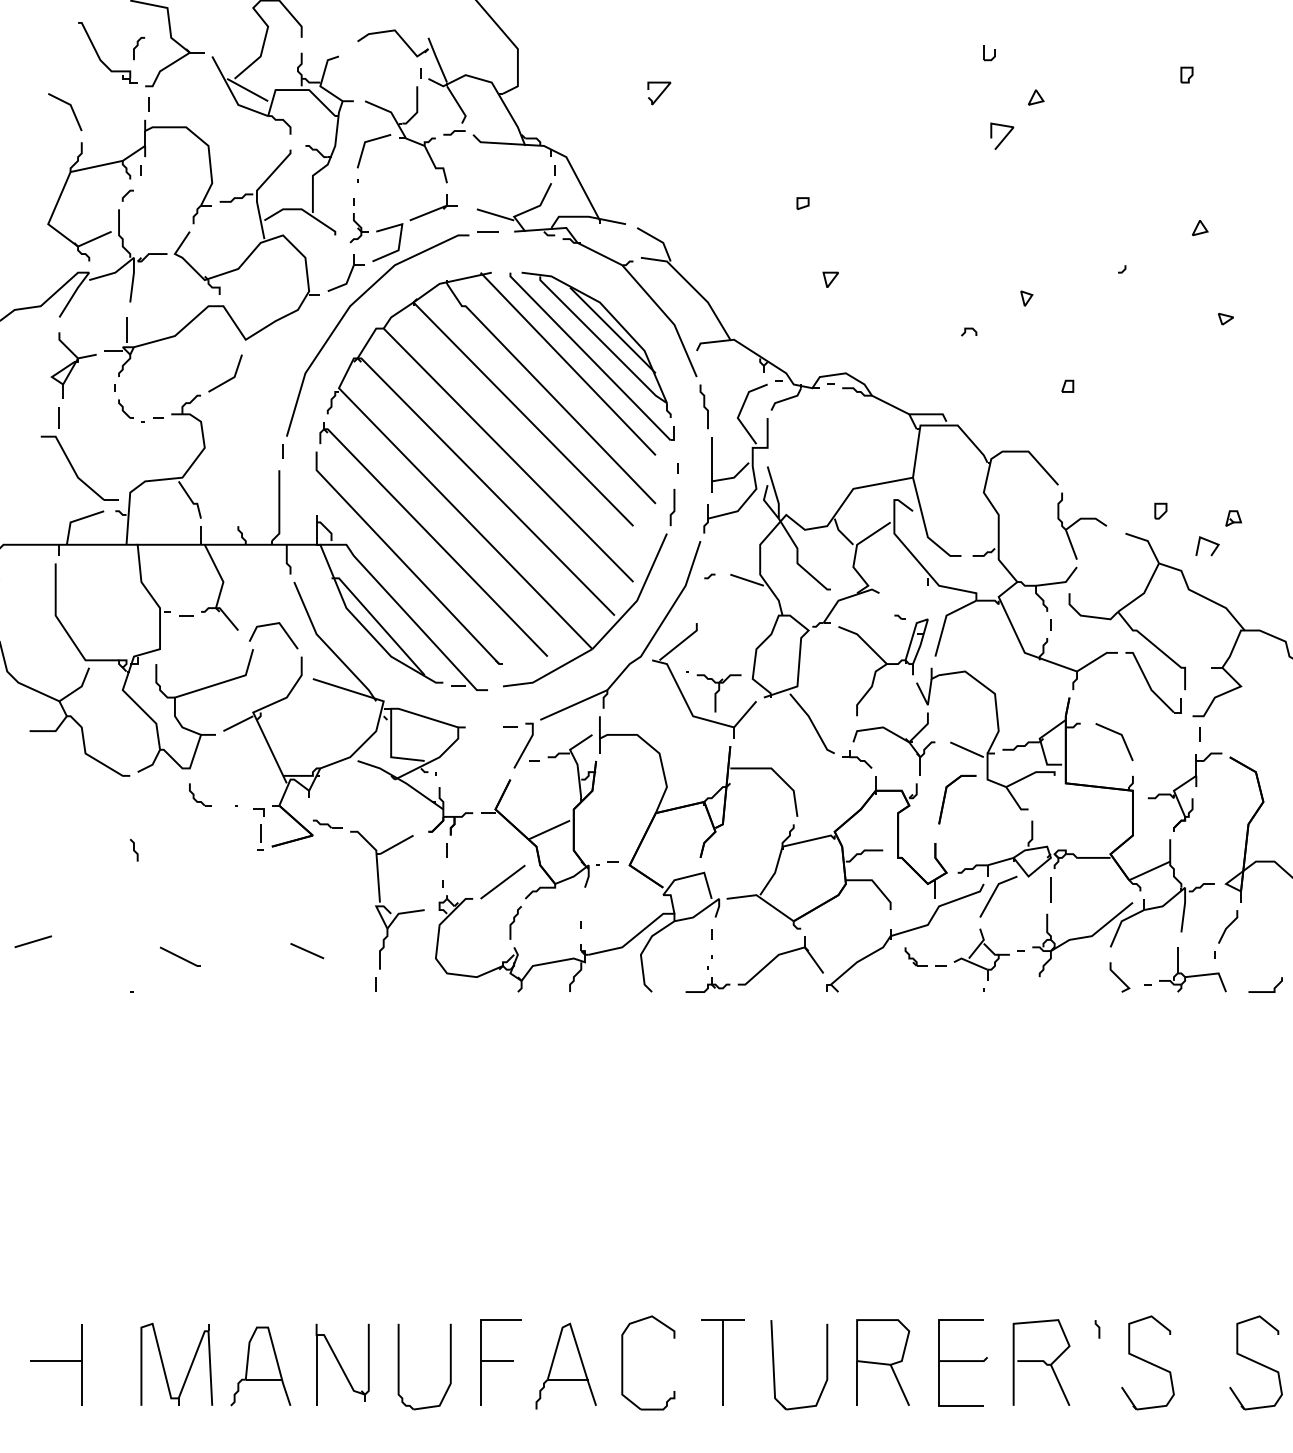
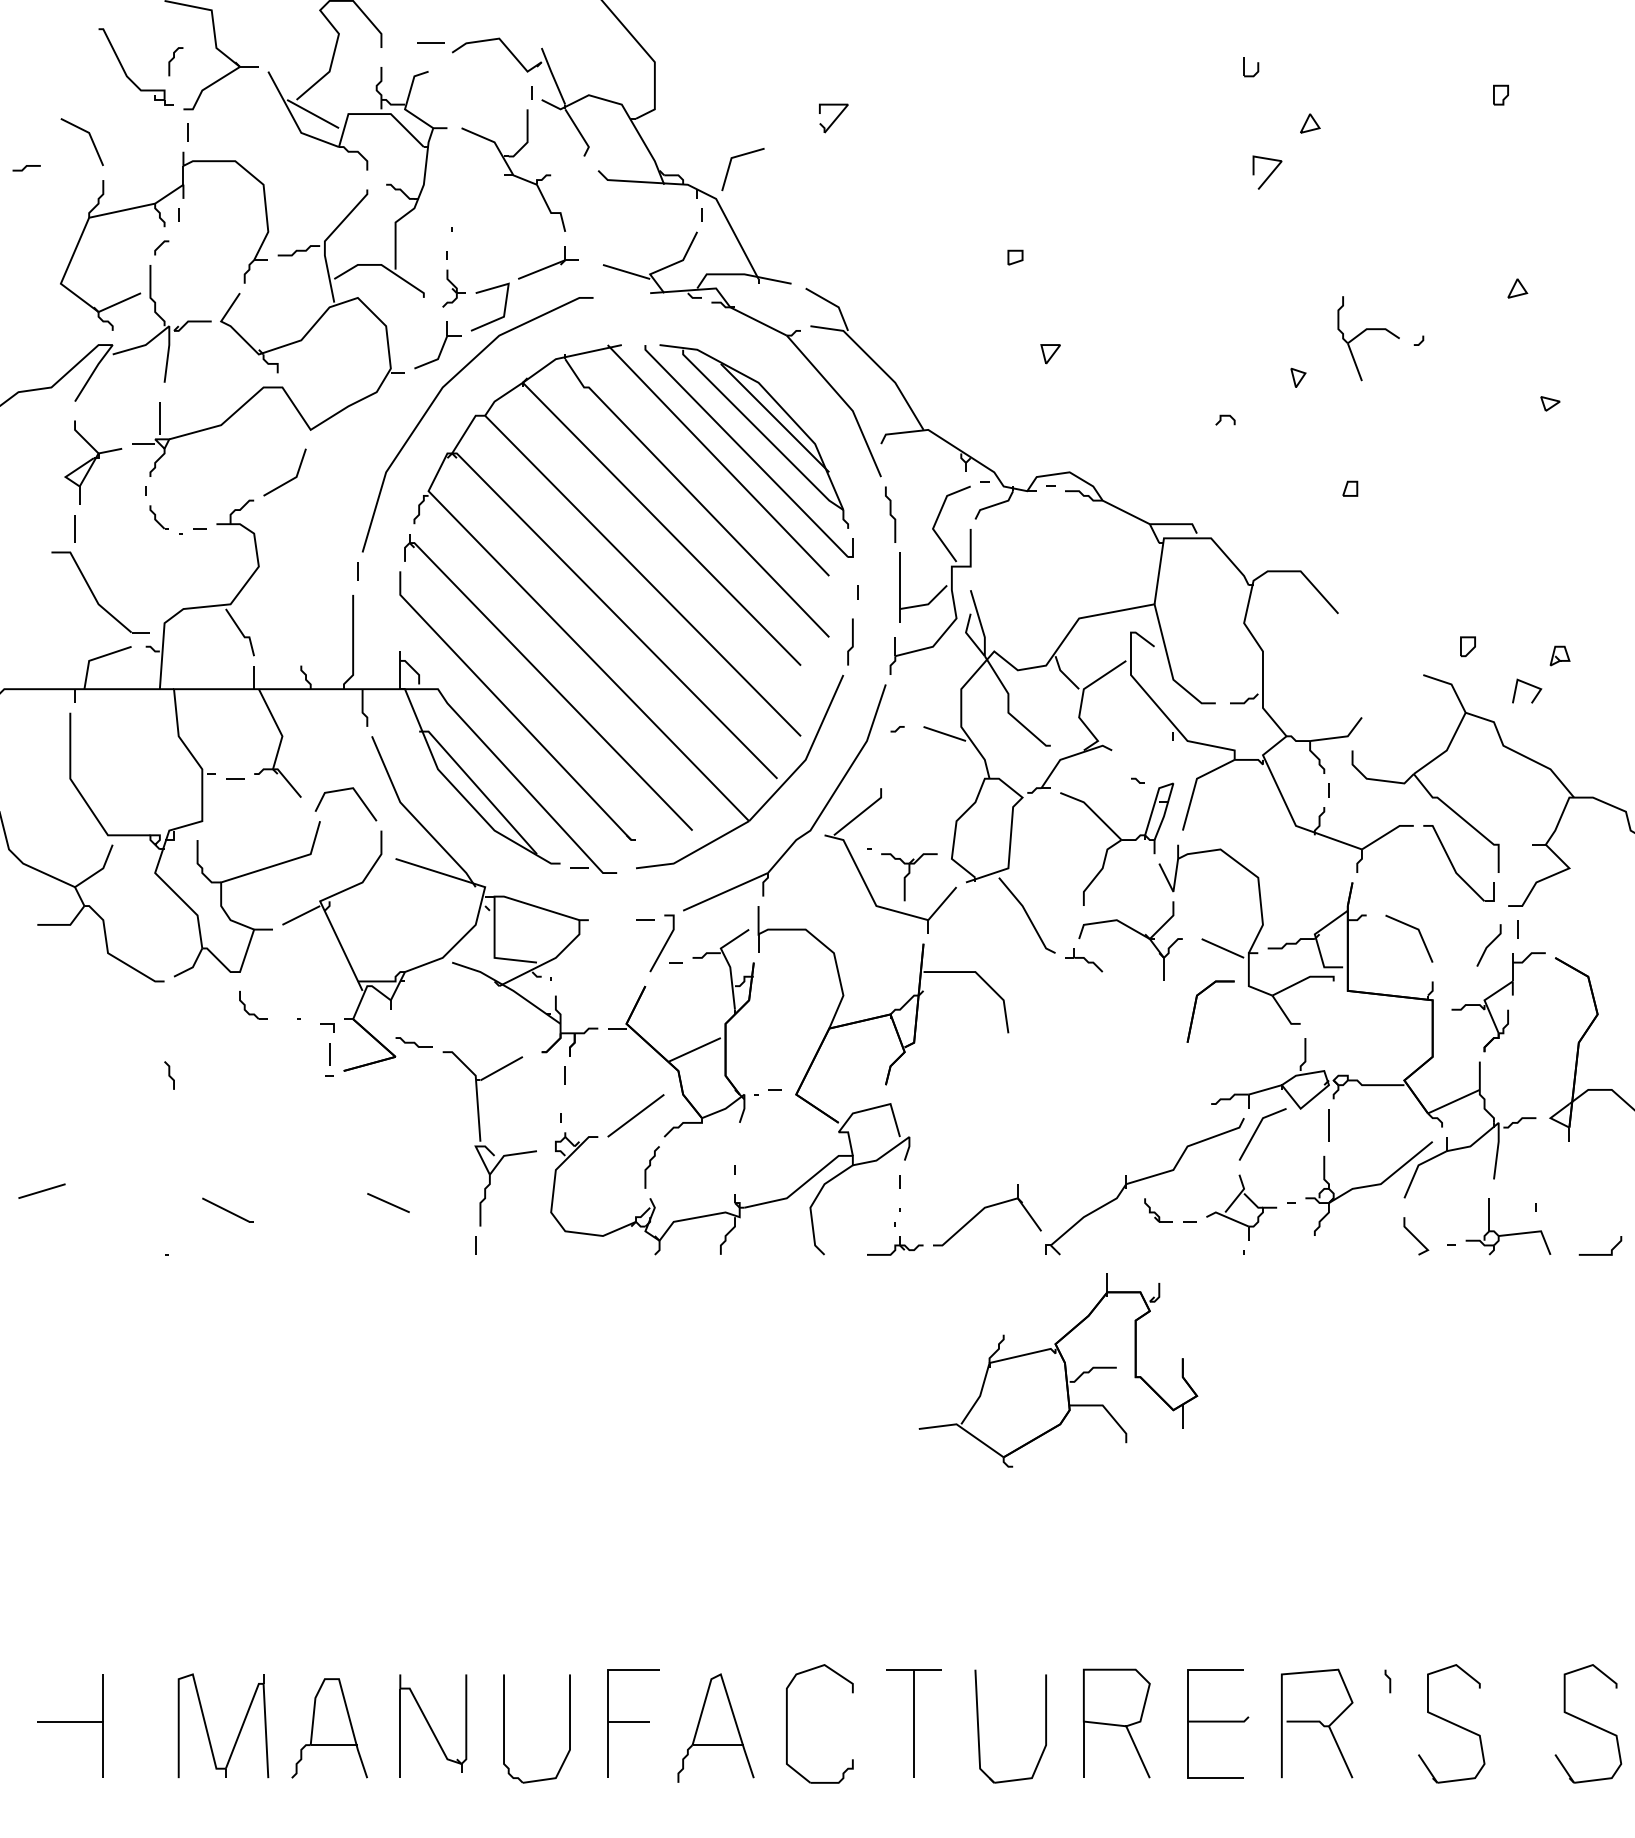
line: (454, 132) -> (26, 167), moved
line: (364, 148) -> (730, 166), moved
line: (487, 231) -> (430, 42), moved
part: (1079, 520) -> (1365, 331), moved
part: (837, 852) -> (1058, 1370), moved
line: (1227, 926) -> (1488, 945), moved

